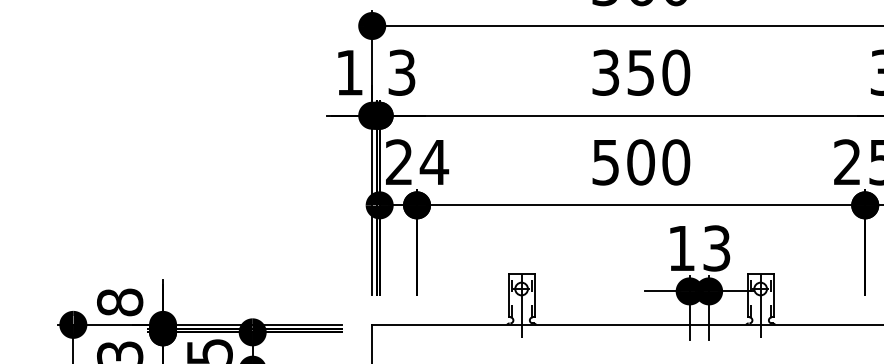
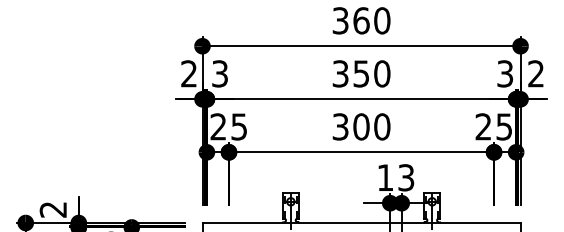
text: (348, 72) -> (188, 73), 1 -> 2
text: (433, 161) -> (238, 126), 24 -> 25
text: (605, 161) -> (340, 126), 500 -> 300
text: (120, 302) -> (53, 209), 8 -> 2

